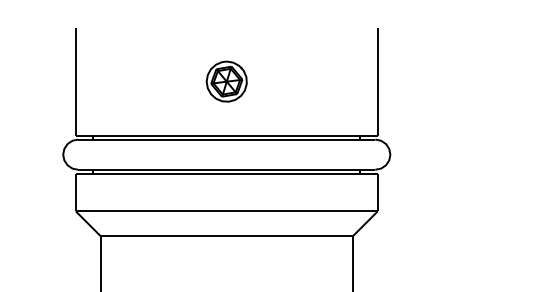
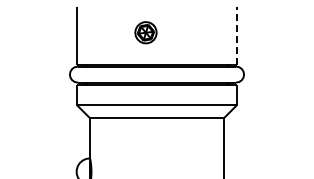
part: (225, 81) -> (145, 32), moved
line: (377, 81) -> (237, 35), solid -> dashed

